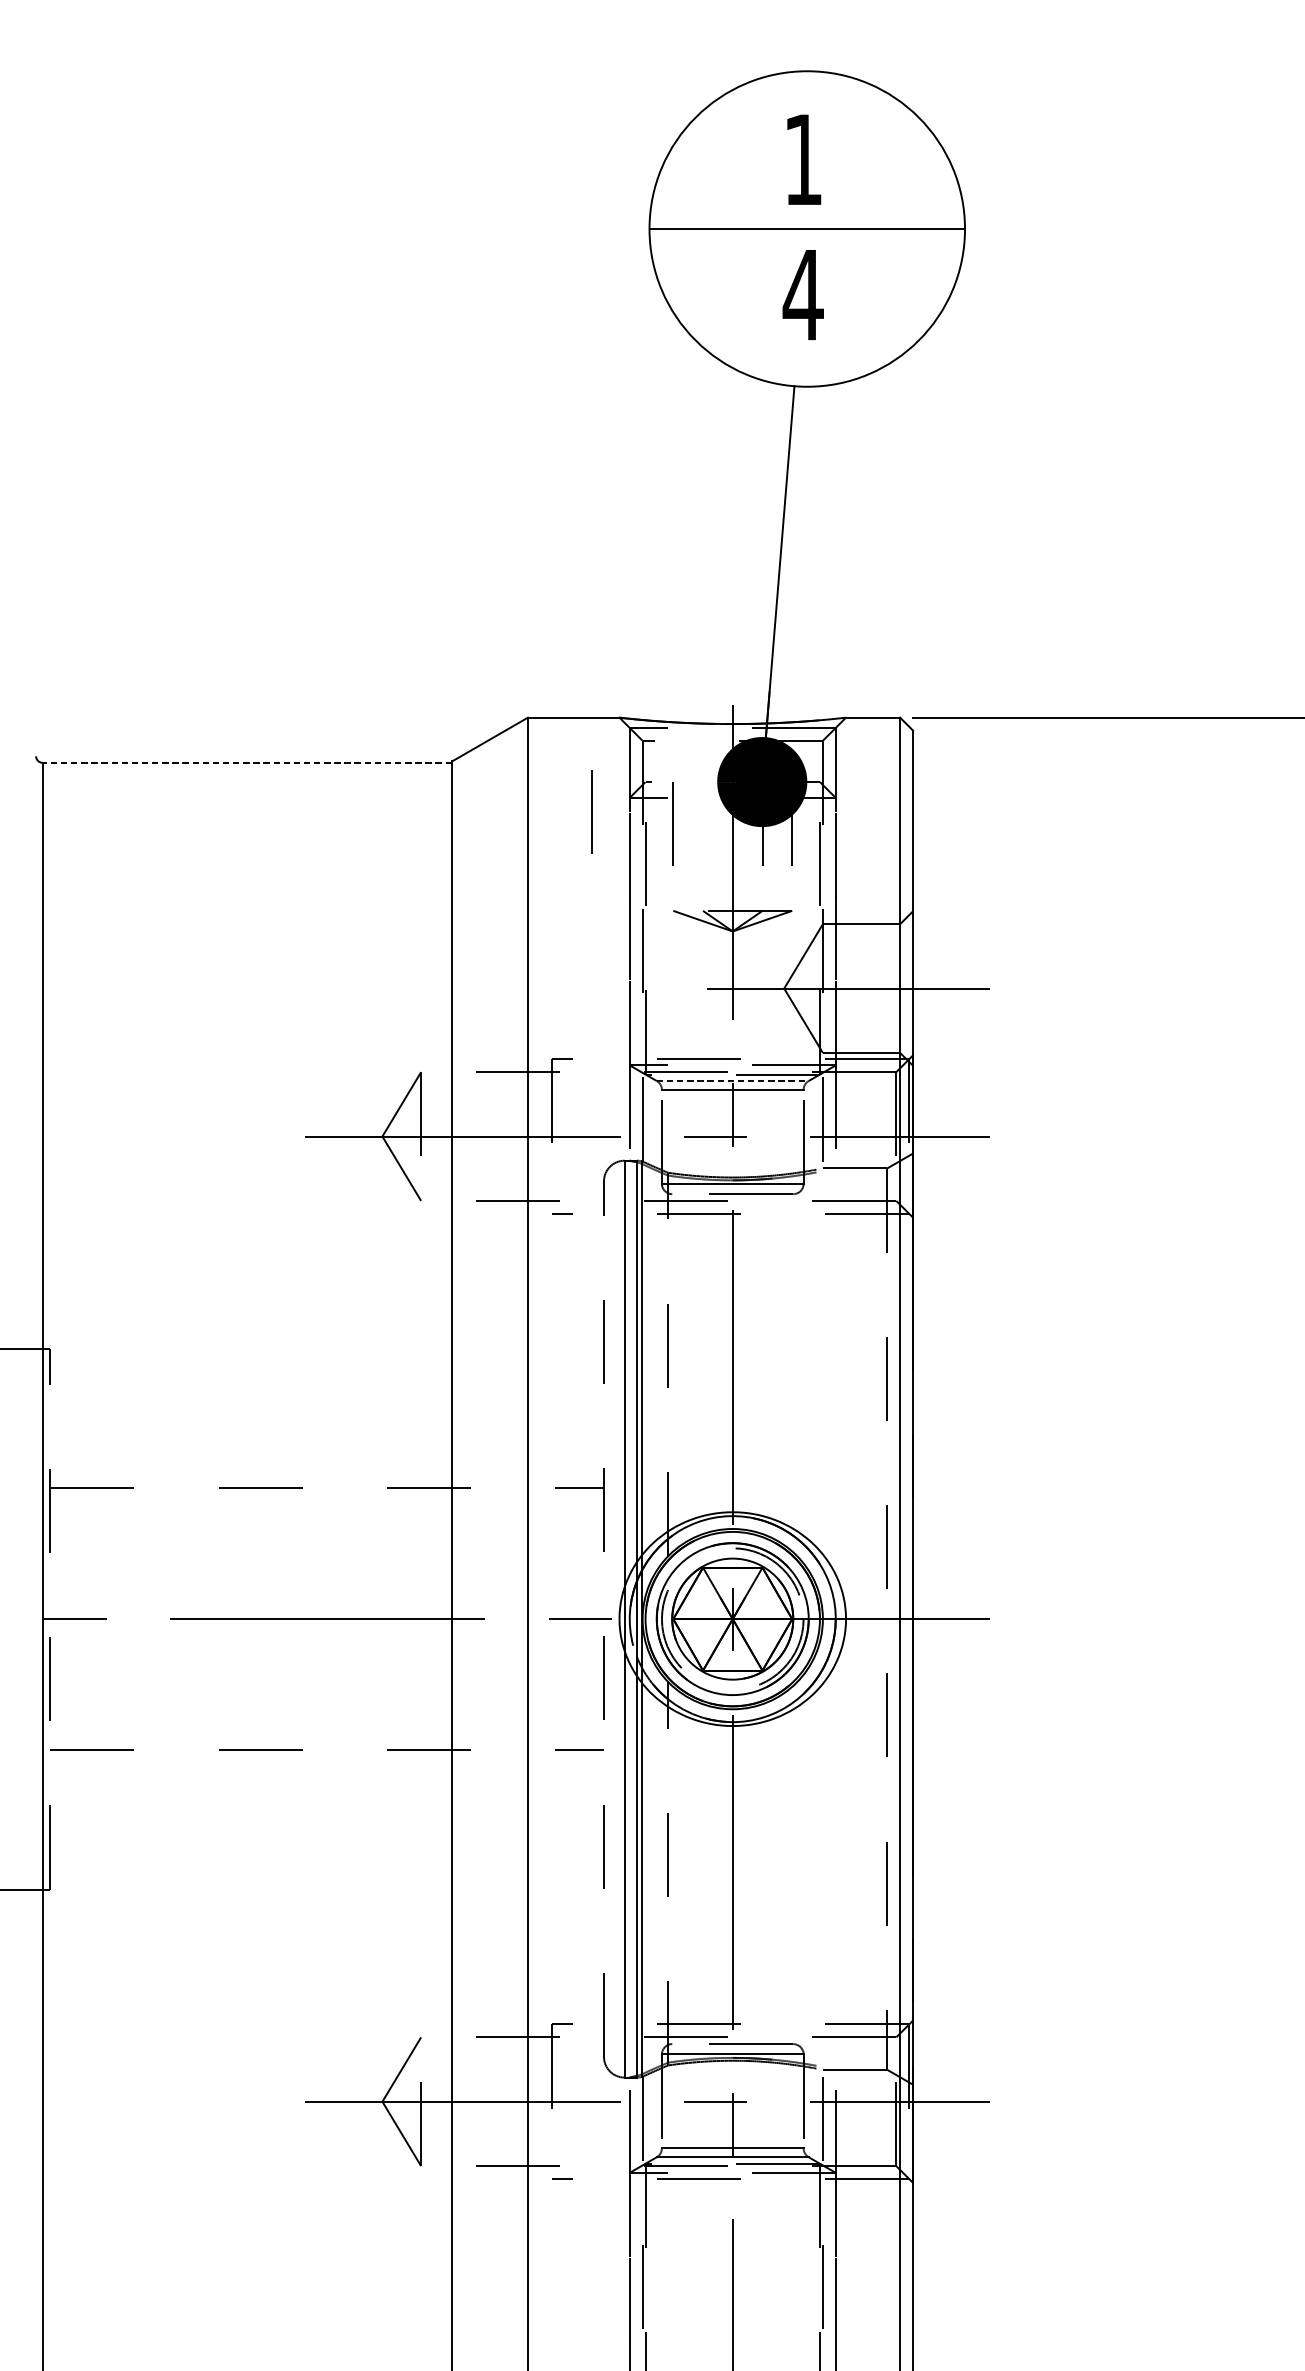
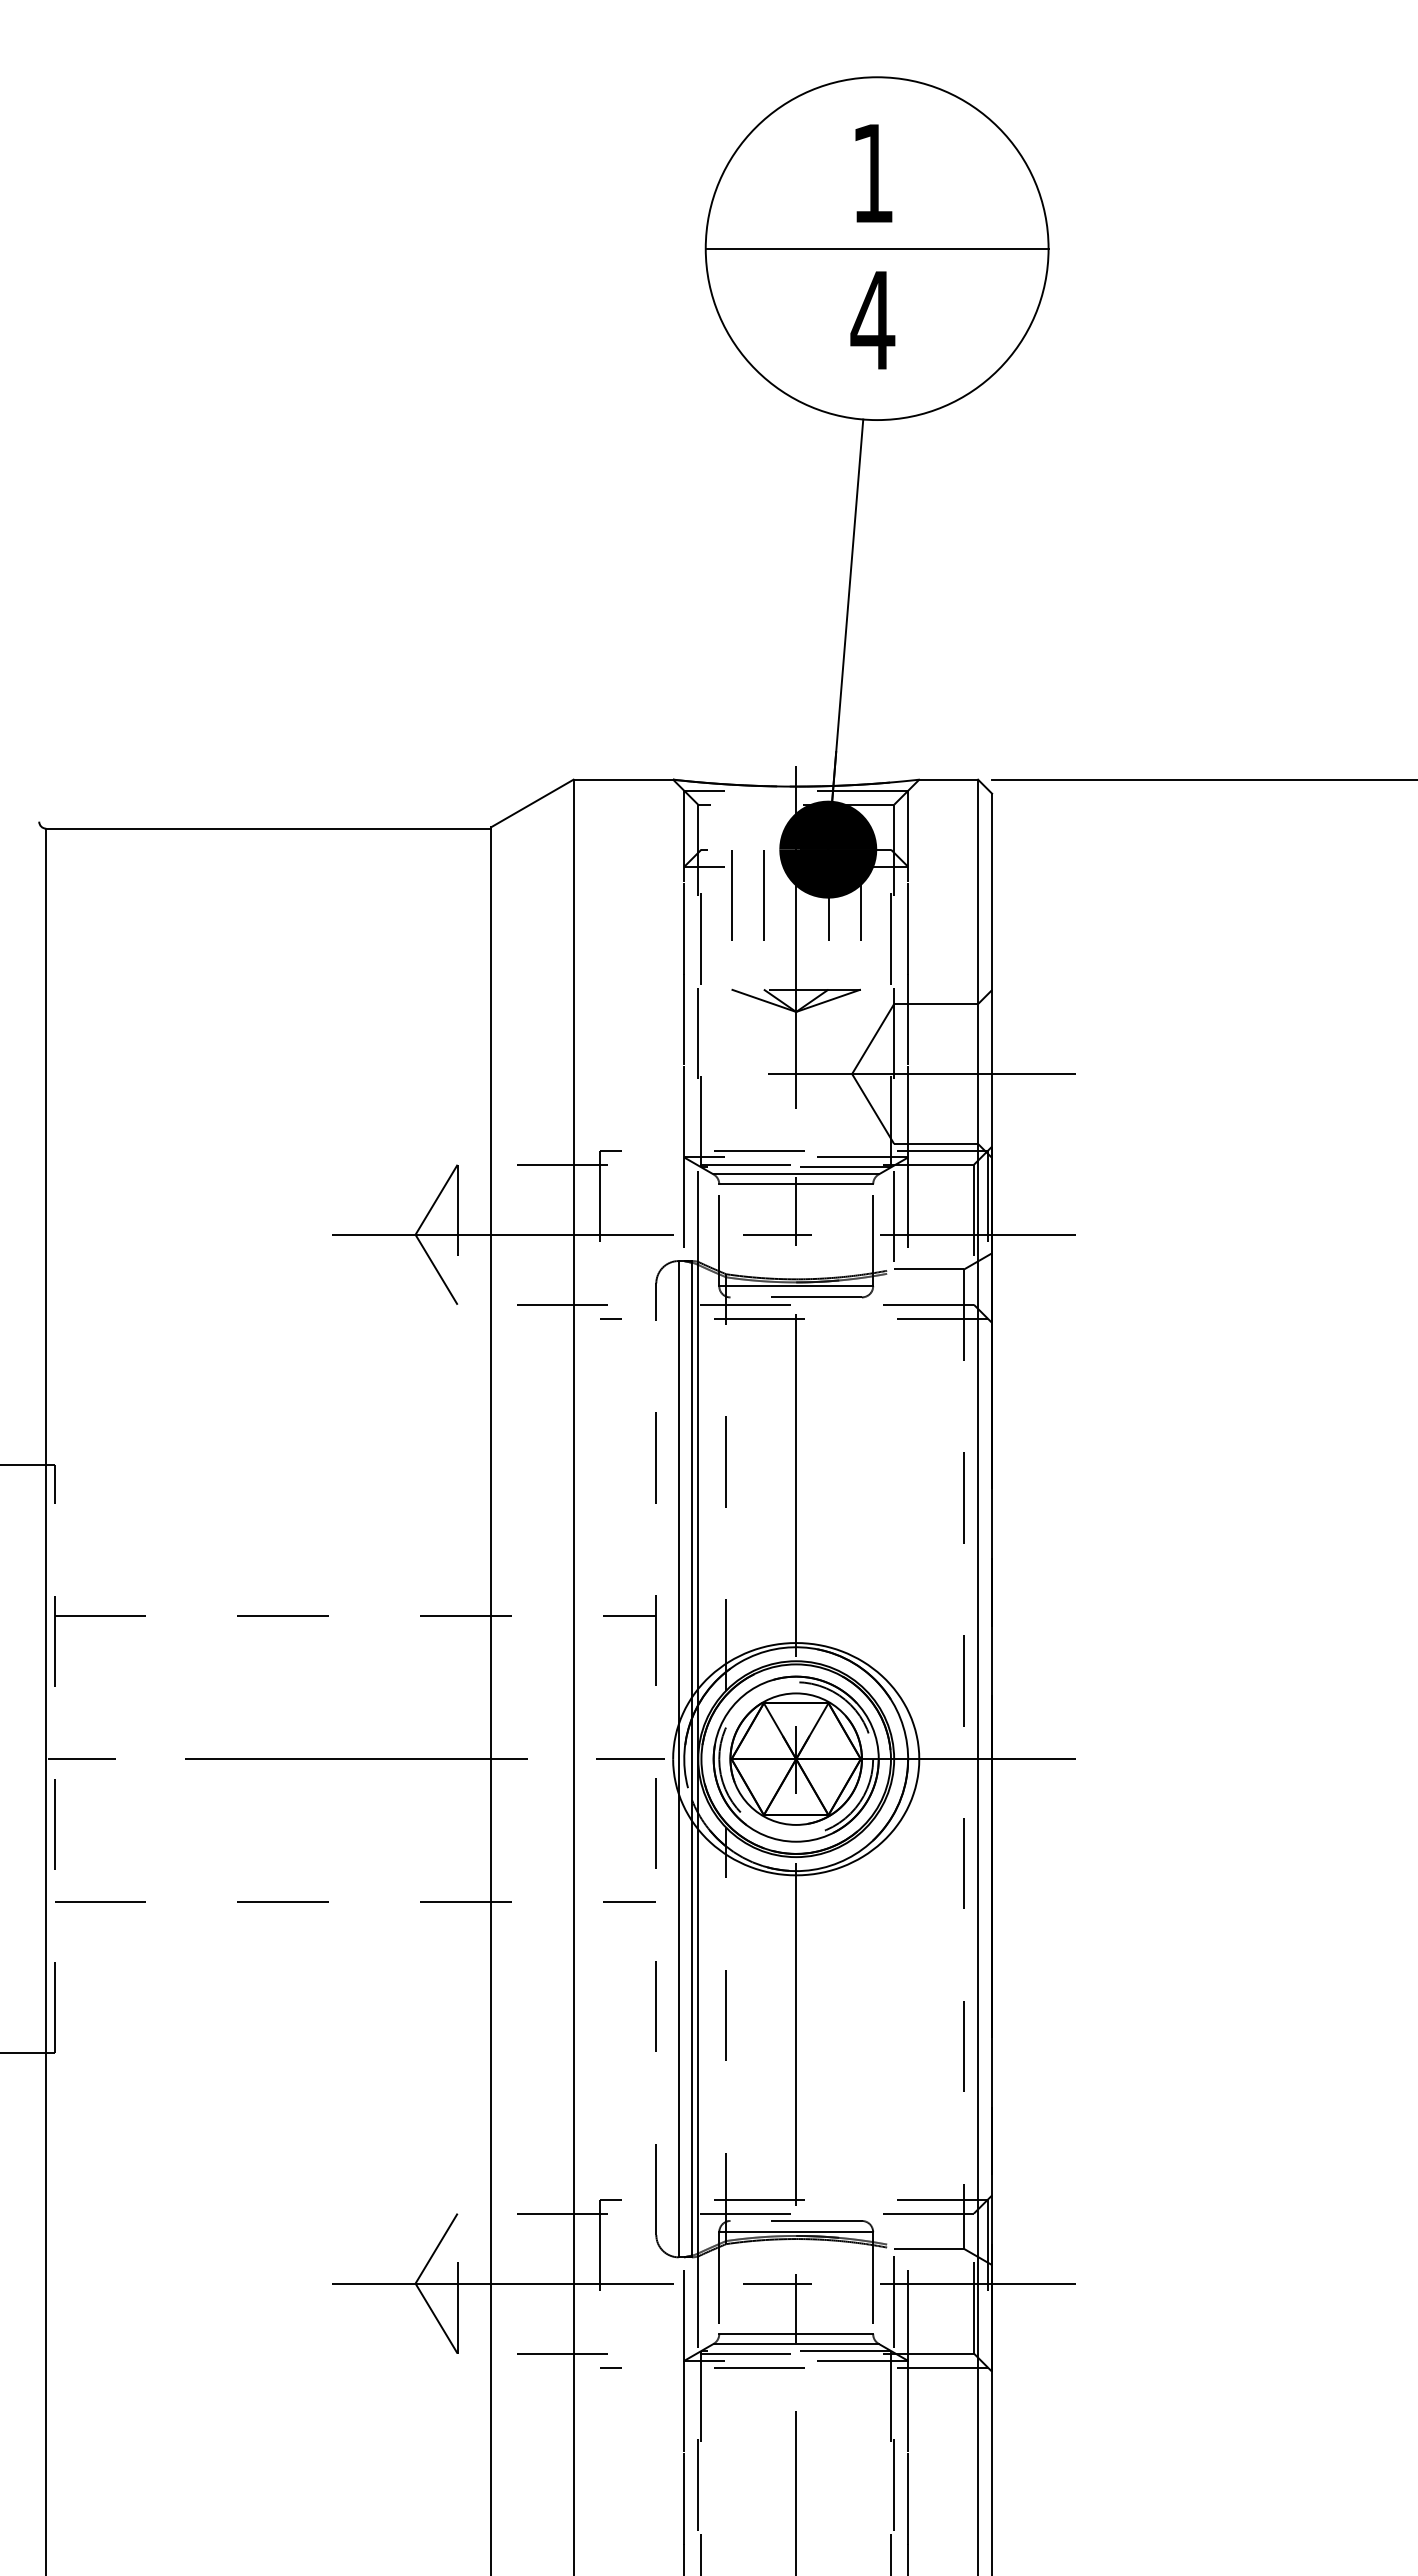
line: (247, 762) -> (268, 828), dashed -> solid
line: (591, 812) -> (763, 895), moved
line: (733, 1081) -> (796, 1174), dashed -> solid

